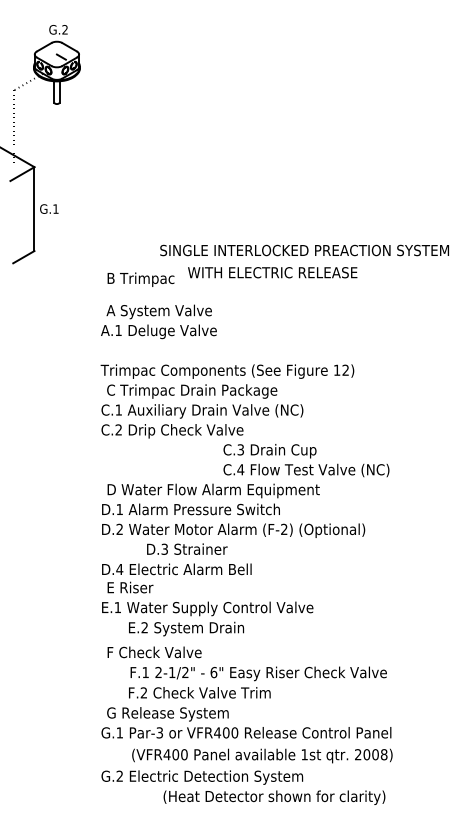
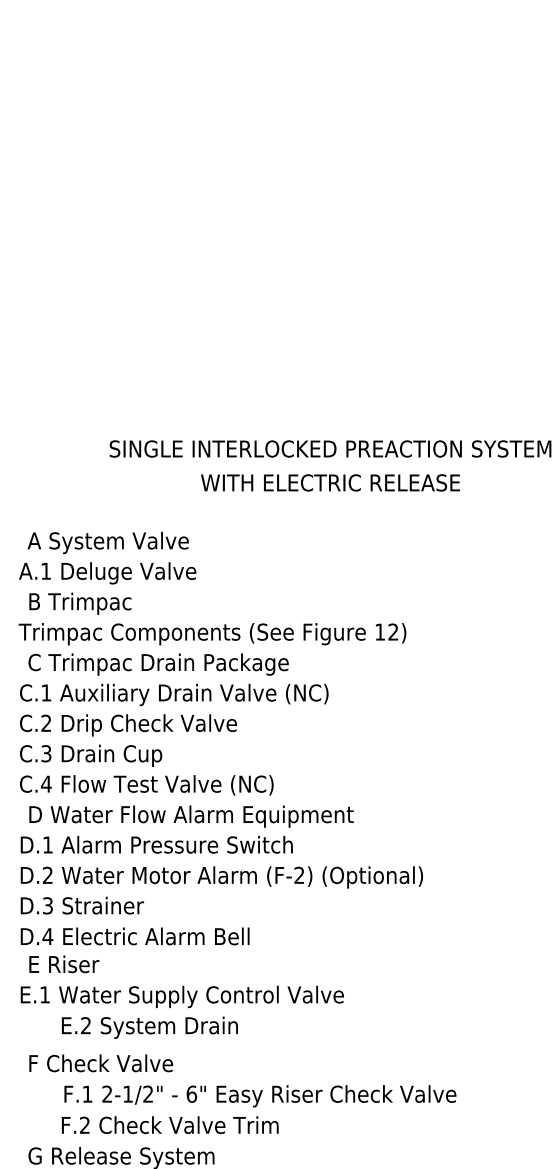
text: (272, 272) -> (330, 482), moved
text: (140, 279) -> (79, 603), moved
text: (306, 460) -> (146, 770), moved
text: (187, 548) -> (82, 904), moved

